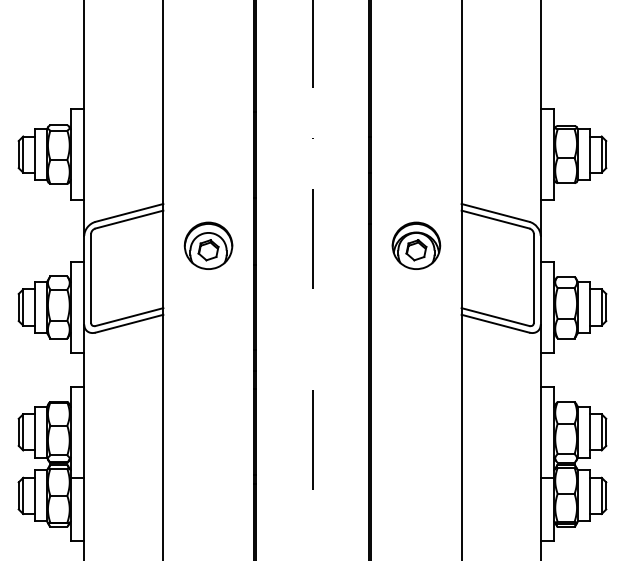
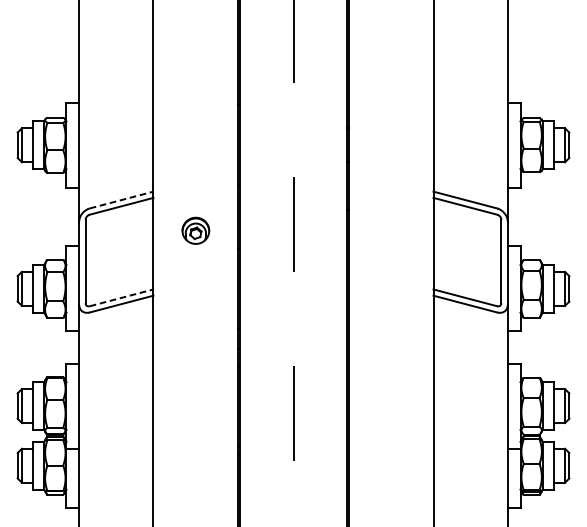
line: (129, 212) -> (121, 199), solid -> dashed
part: (208, 245) -> (195, 230), size x0.6
part: (416, 245) -> (391, 230), removed
line: (129, 316) -> (121, 297), solid -> dashed

